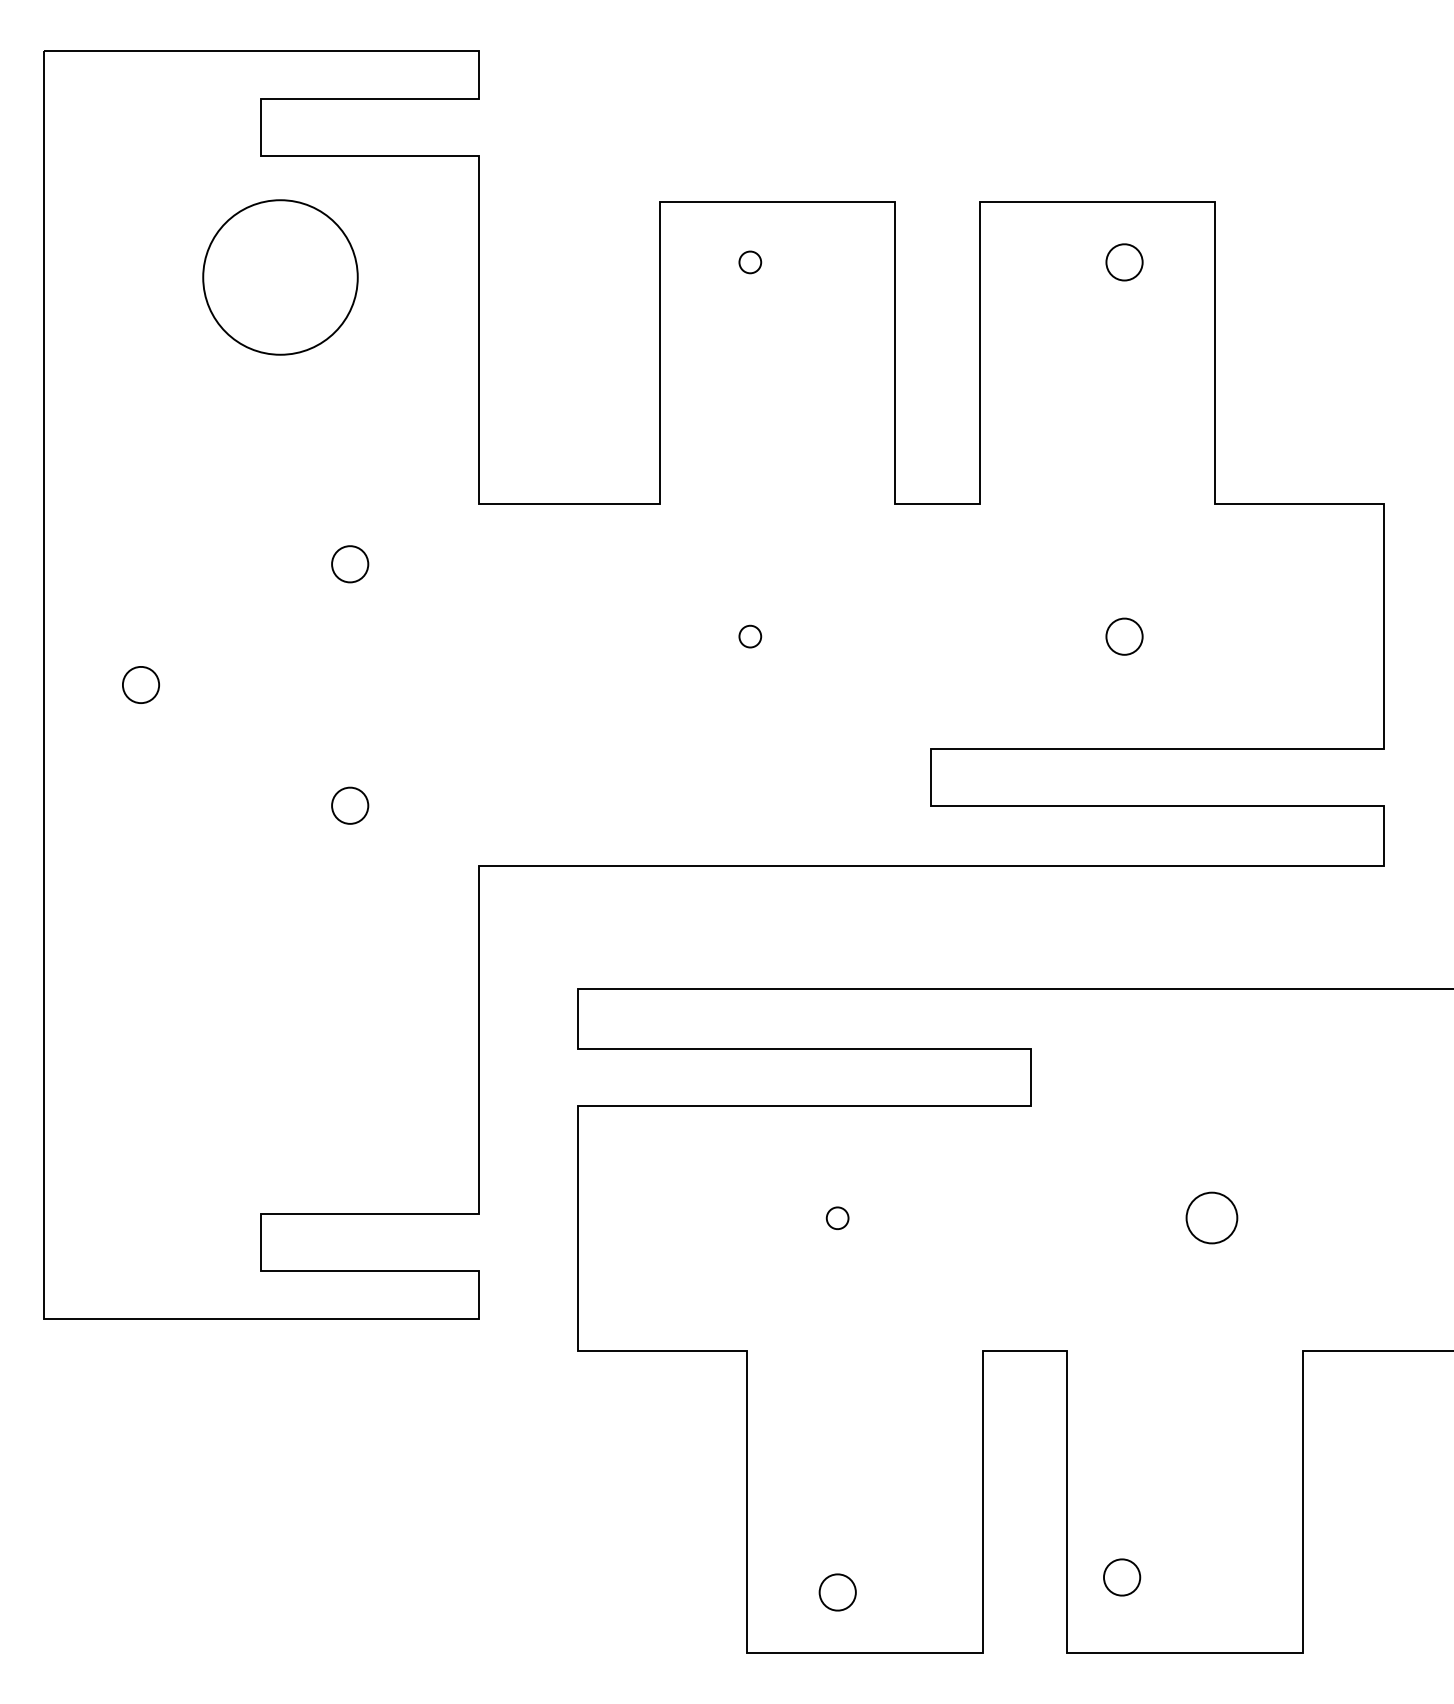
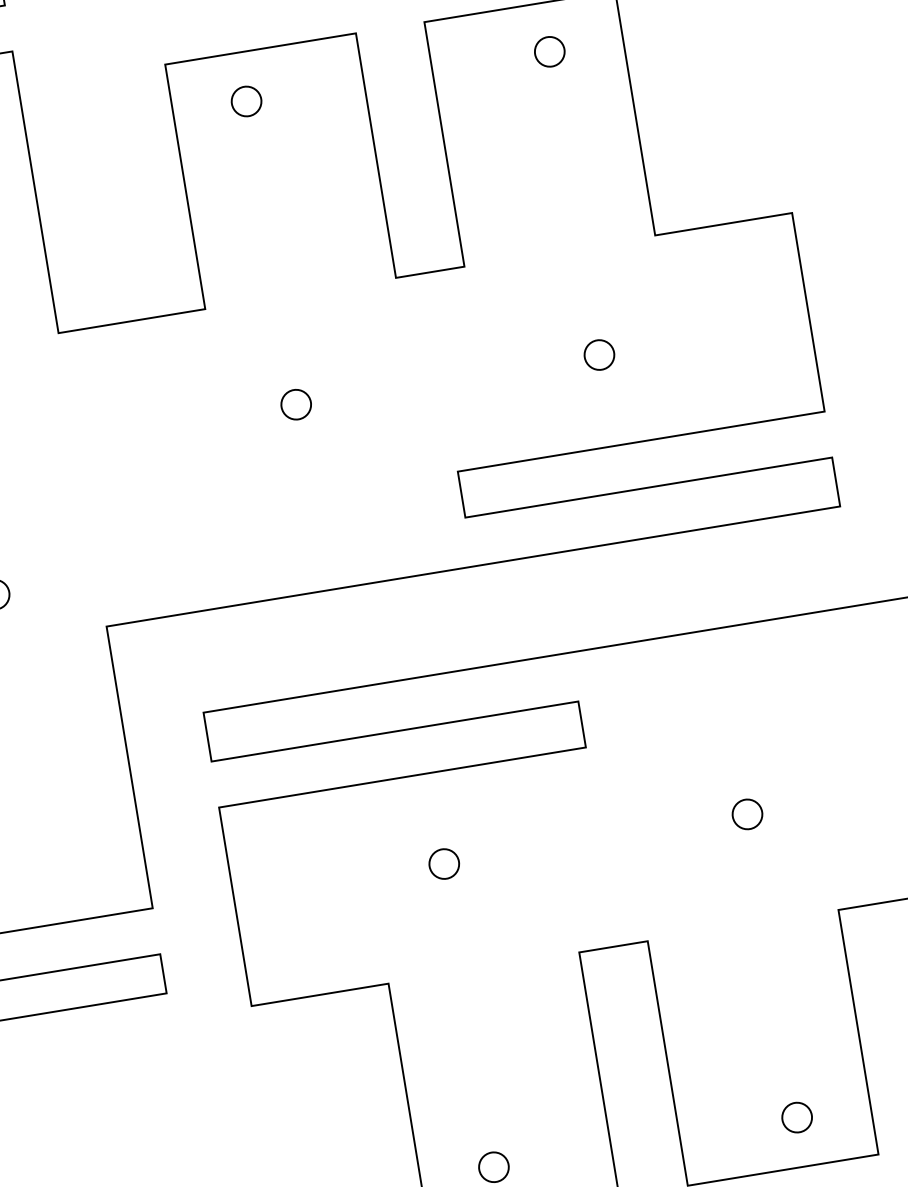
part: (750, 262) -> (246, 101), size x1.67
part: (750, 636) -> (296, 404), size x1.67
part: (837, 1218) -> (444, 864), size x1.67
part: (1212, 1218) -> (747, 814), size x0.71
part: (1122, 1577) -> (797, 1117), moved

